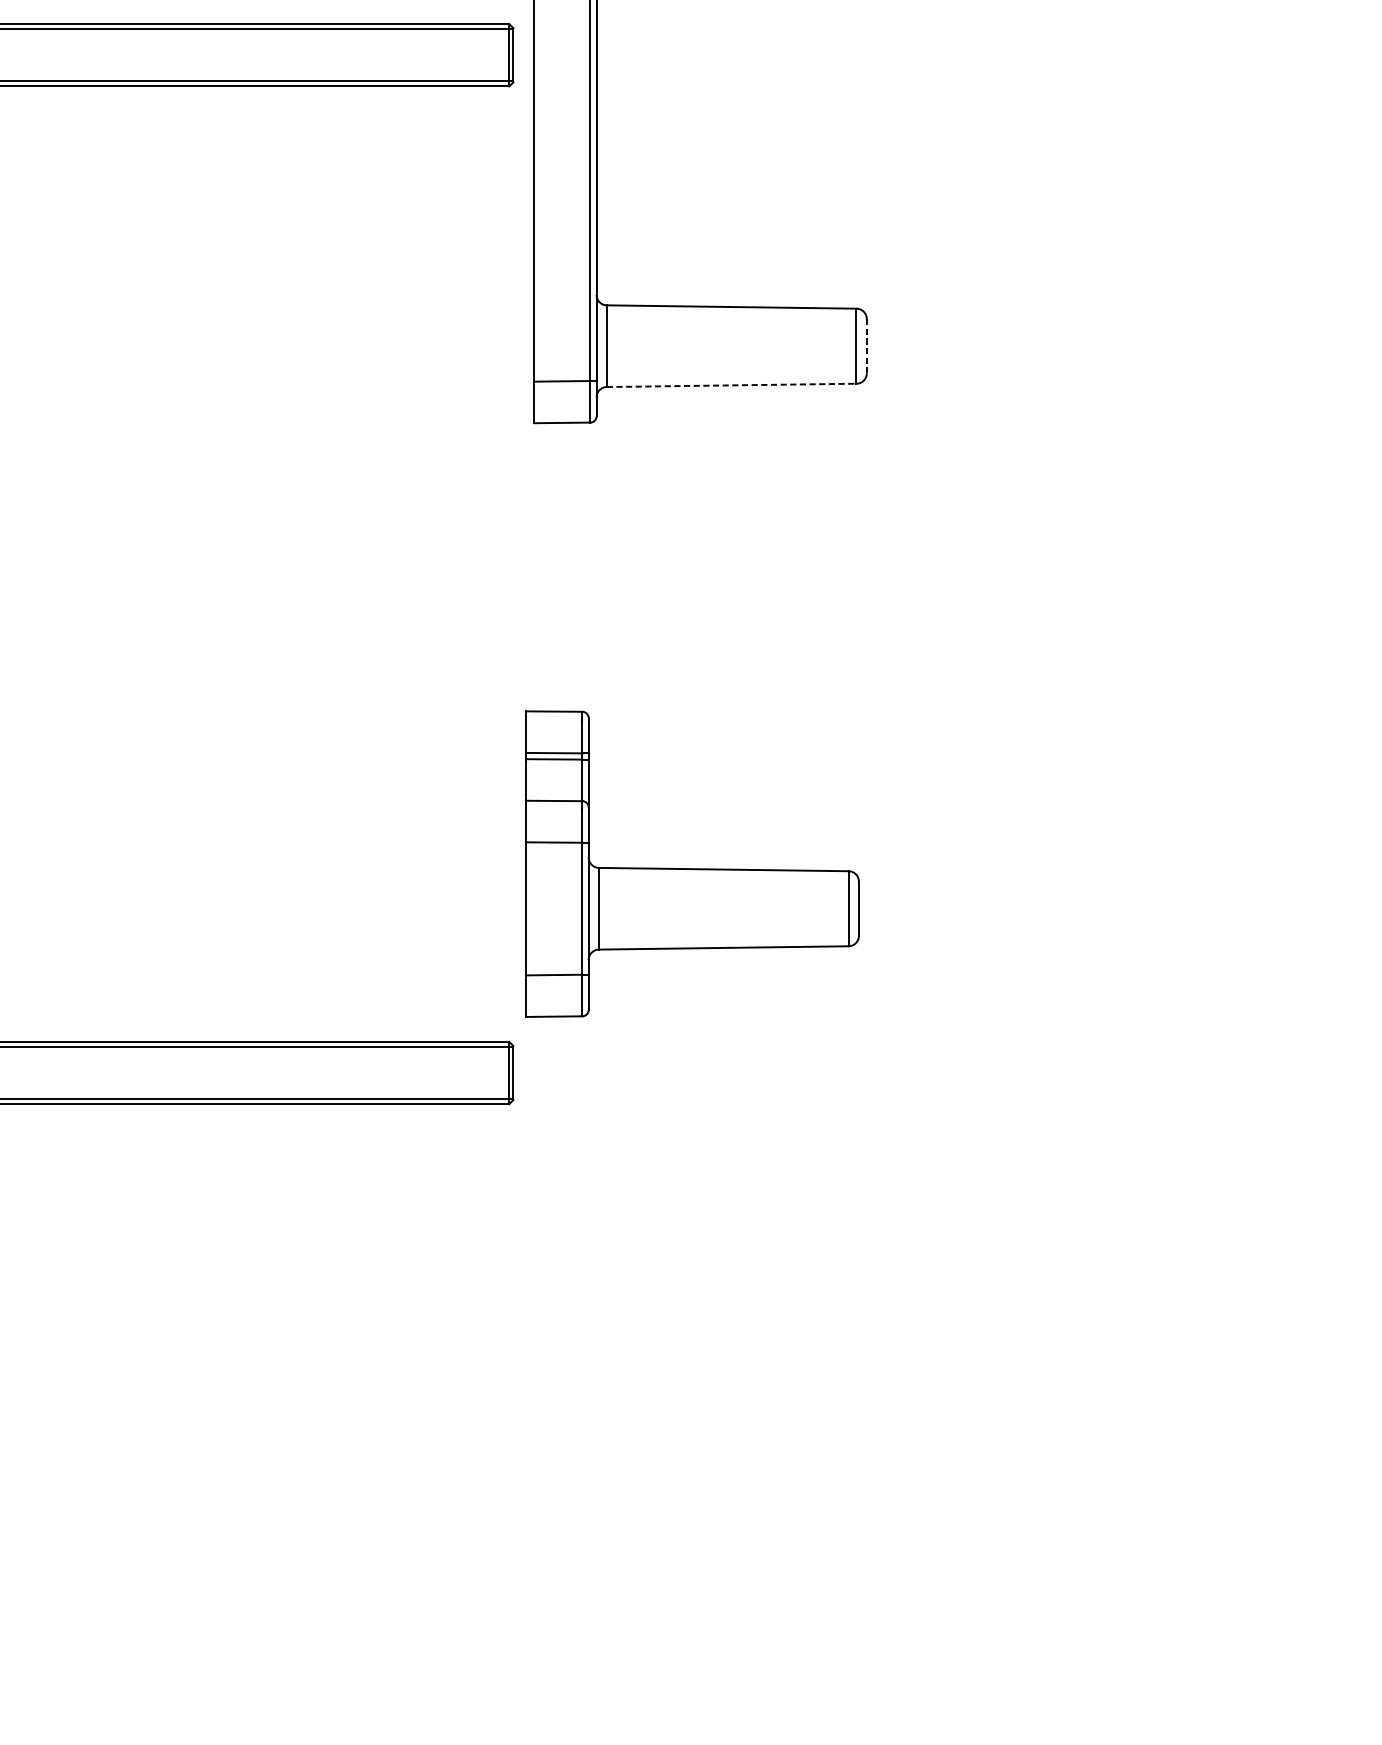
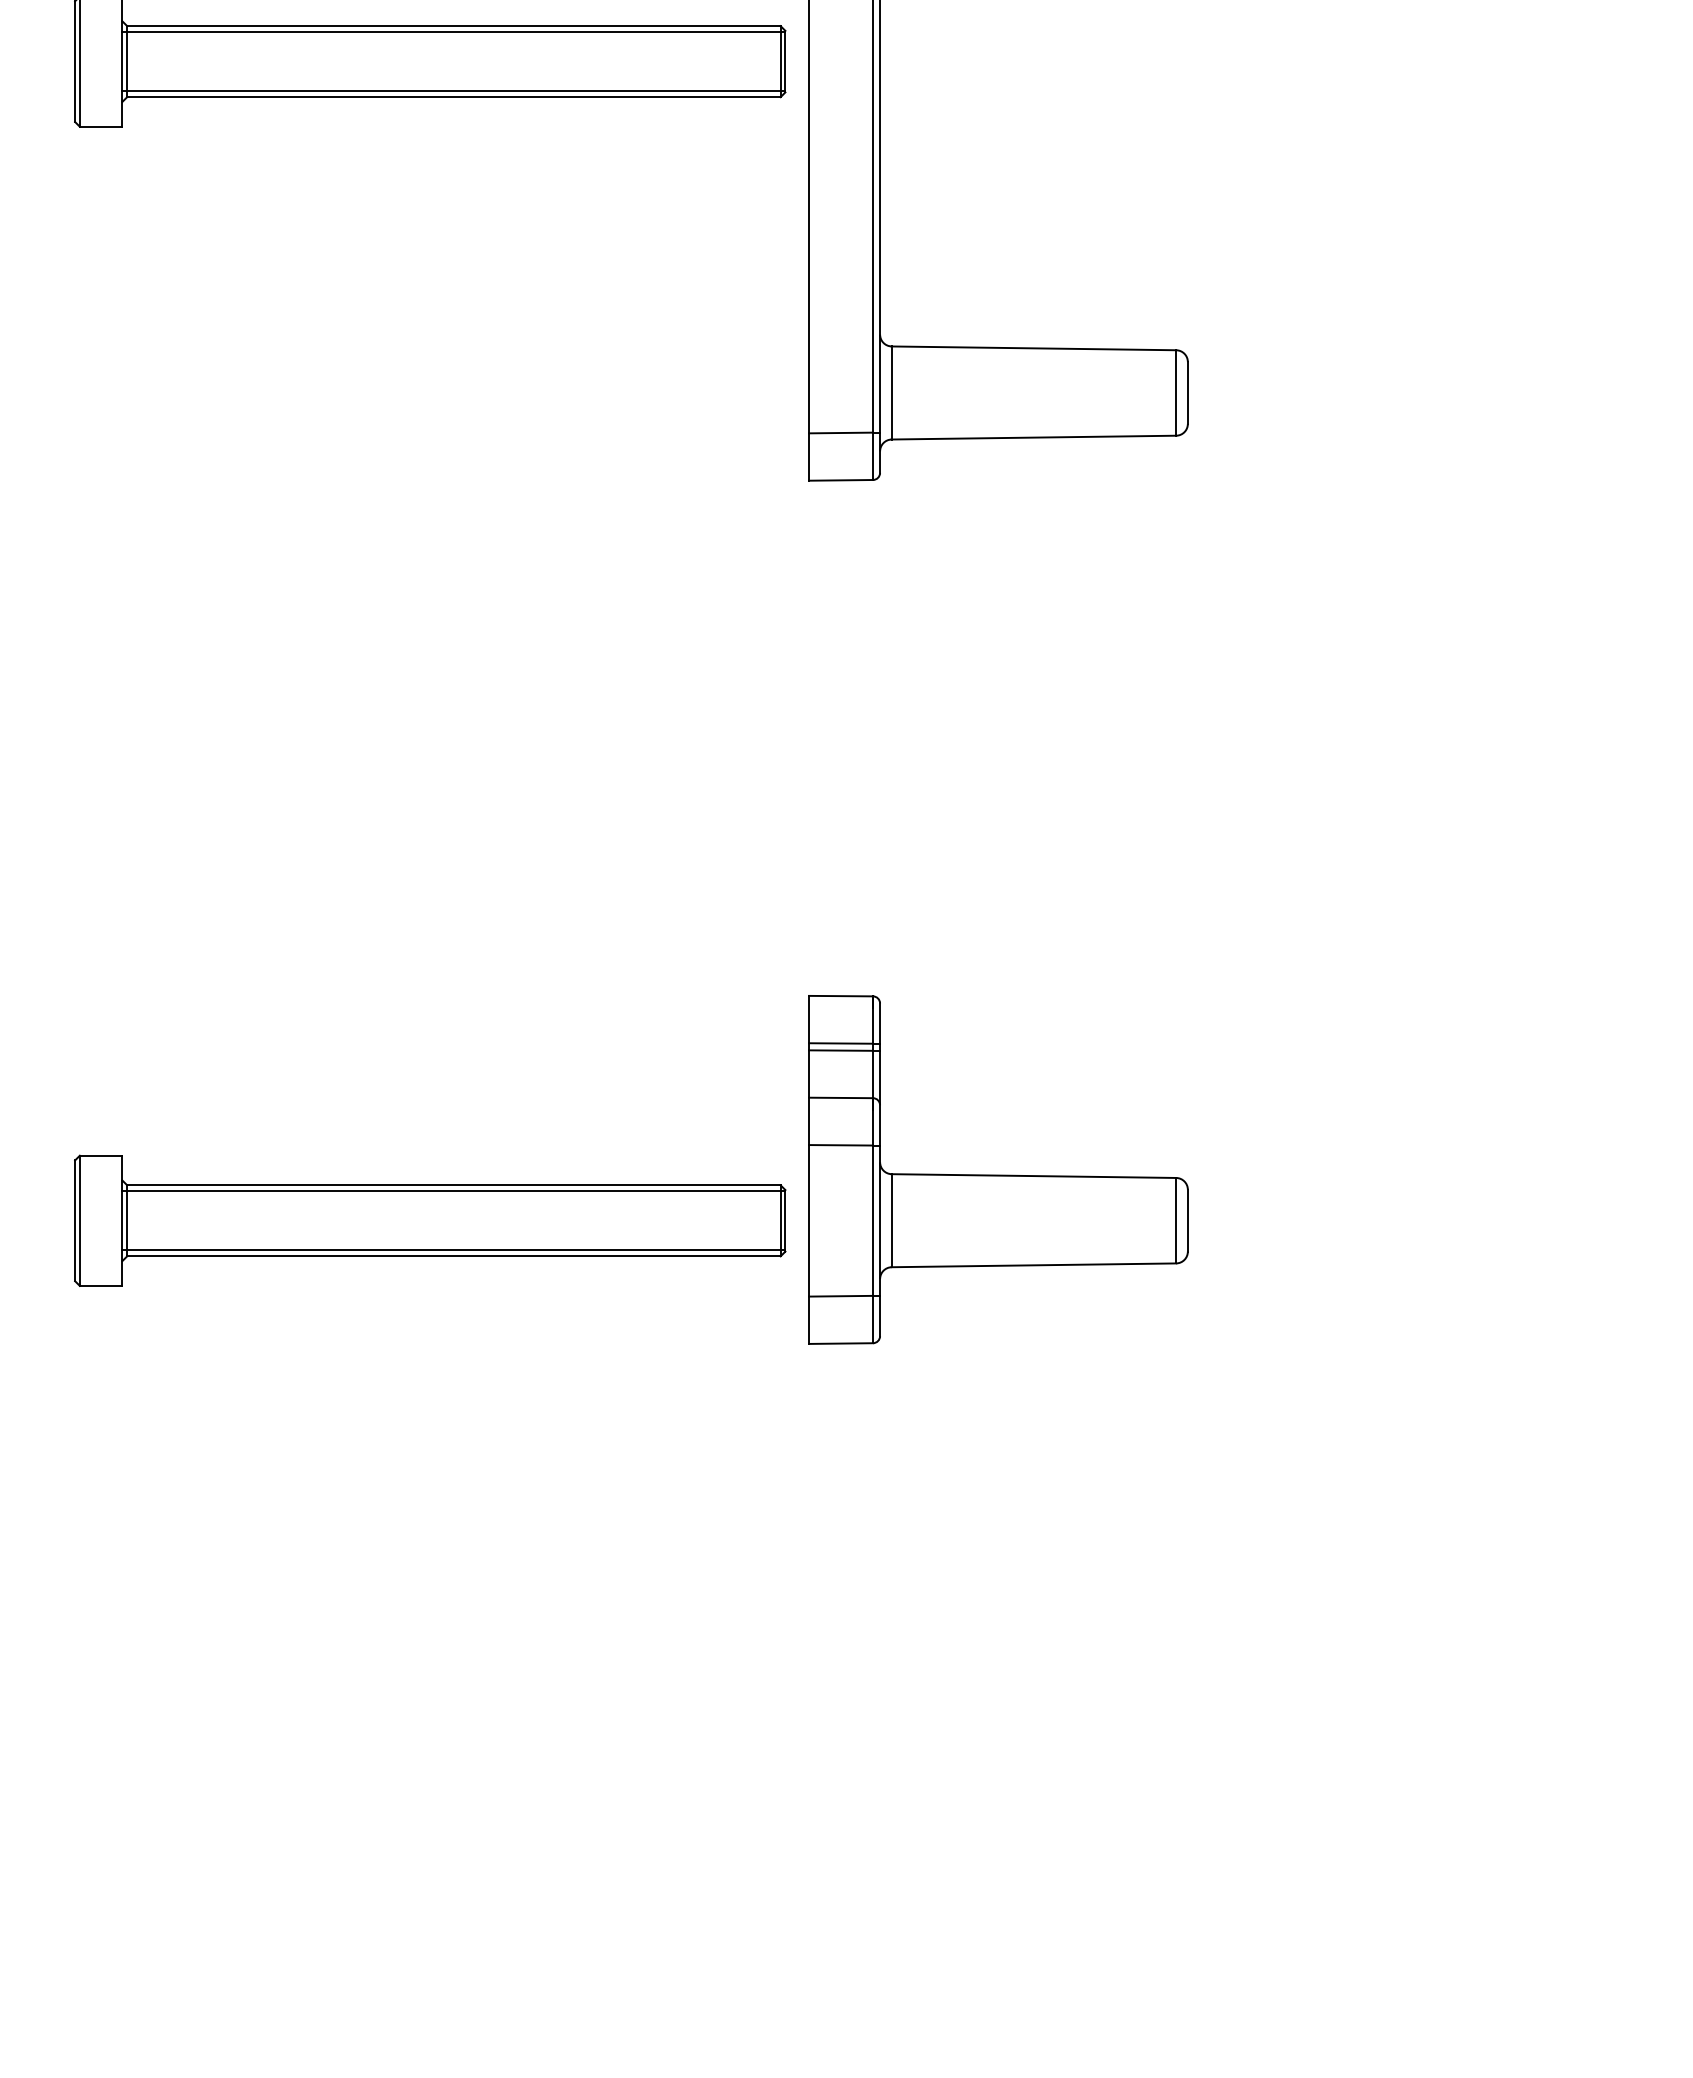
line: (866, 345) -> (1187, 392), dashed -> solid
line: (732, 385) -> (1034, 437), dashed -> solid
part: (692, 863) -> (998, 1169), moved

